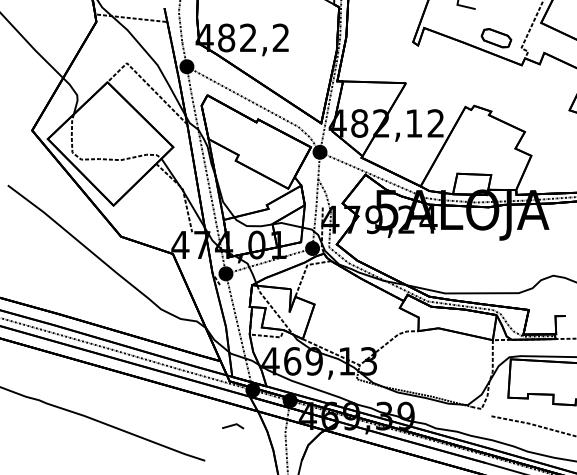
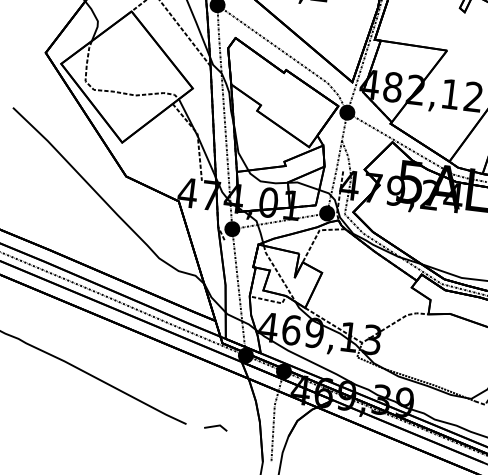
line: (233, 425) -> (216, 426), moved

